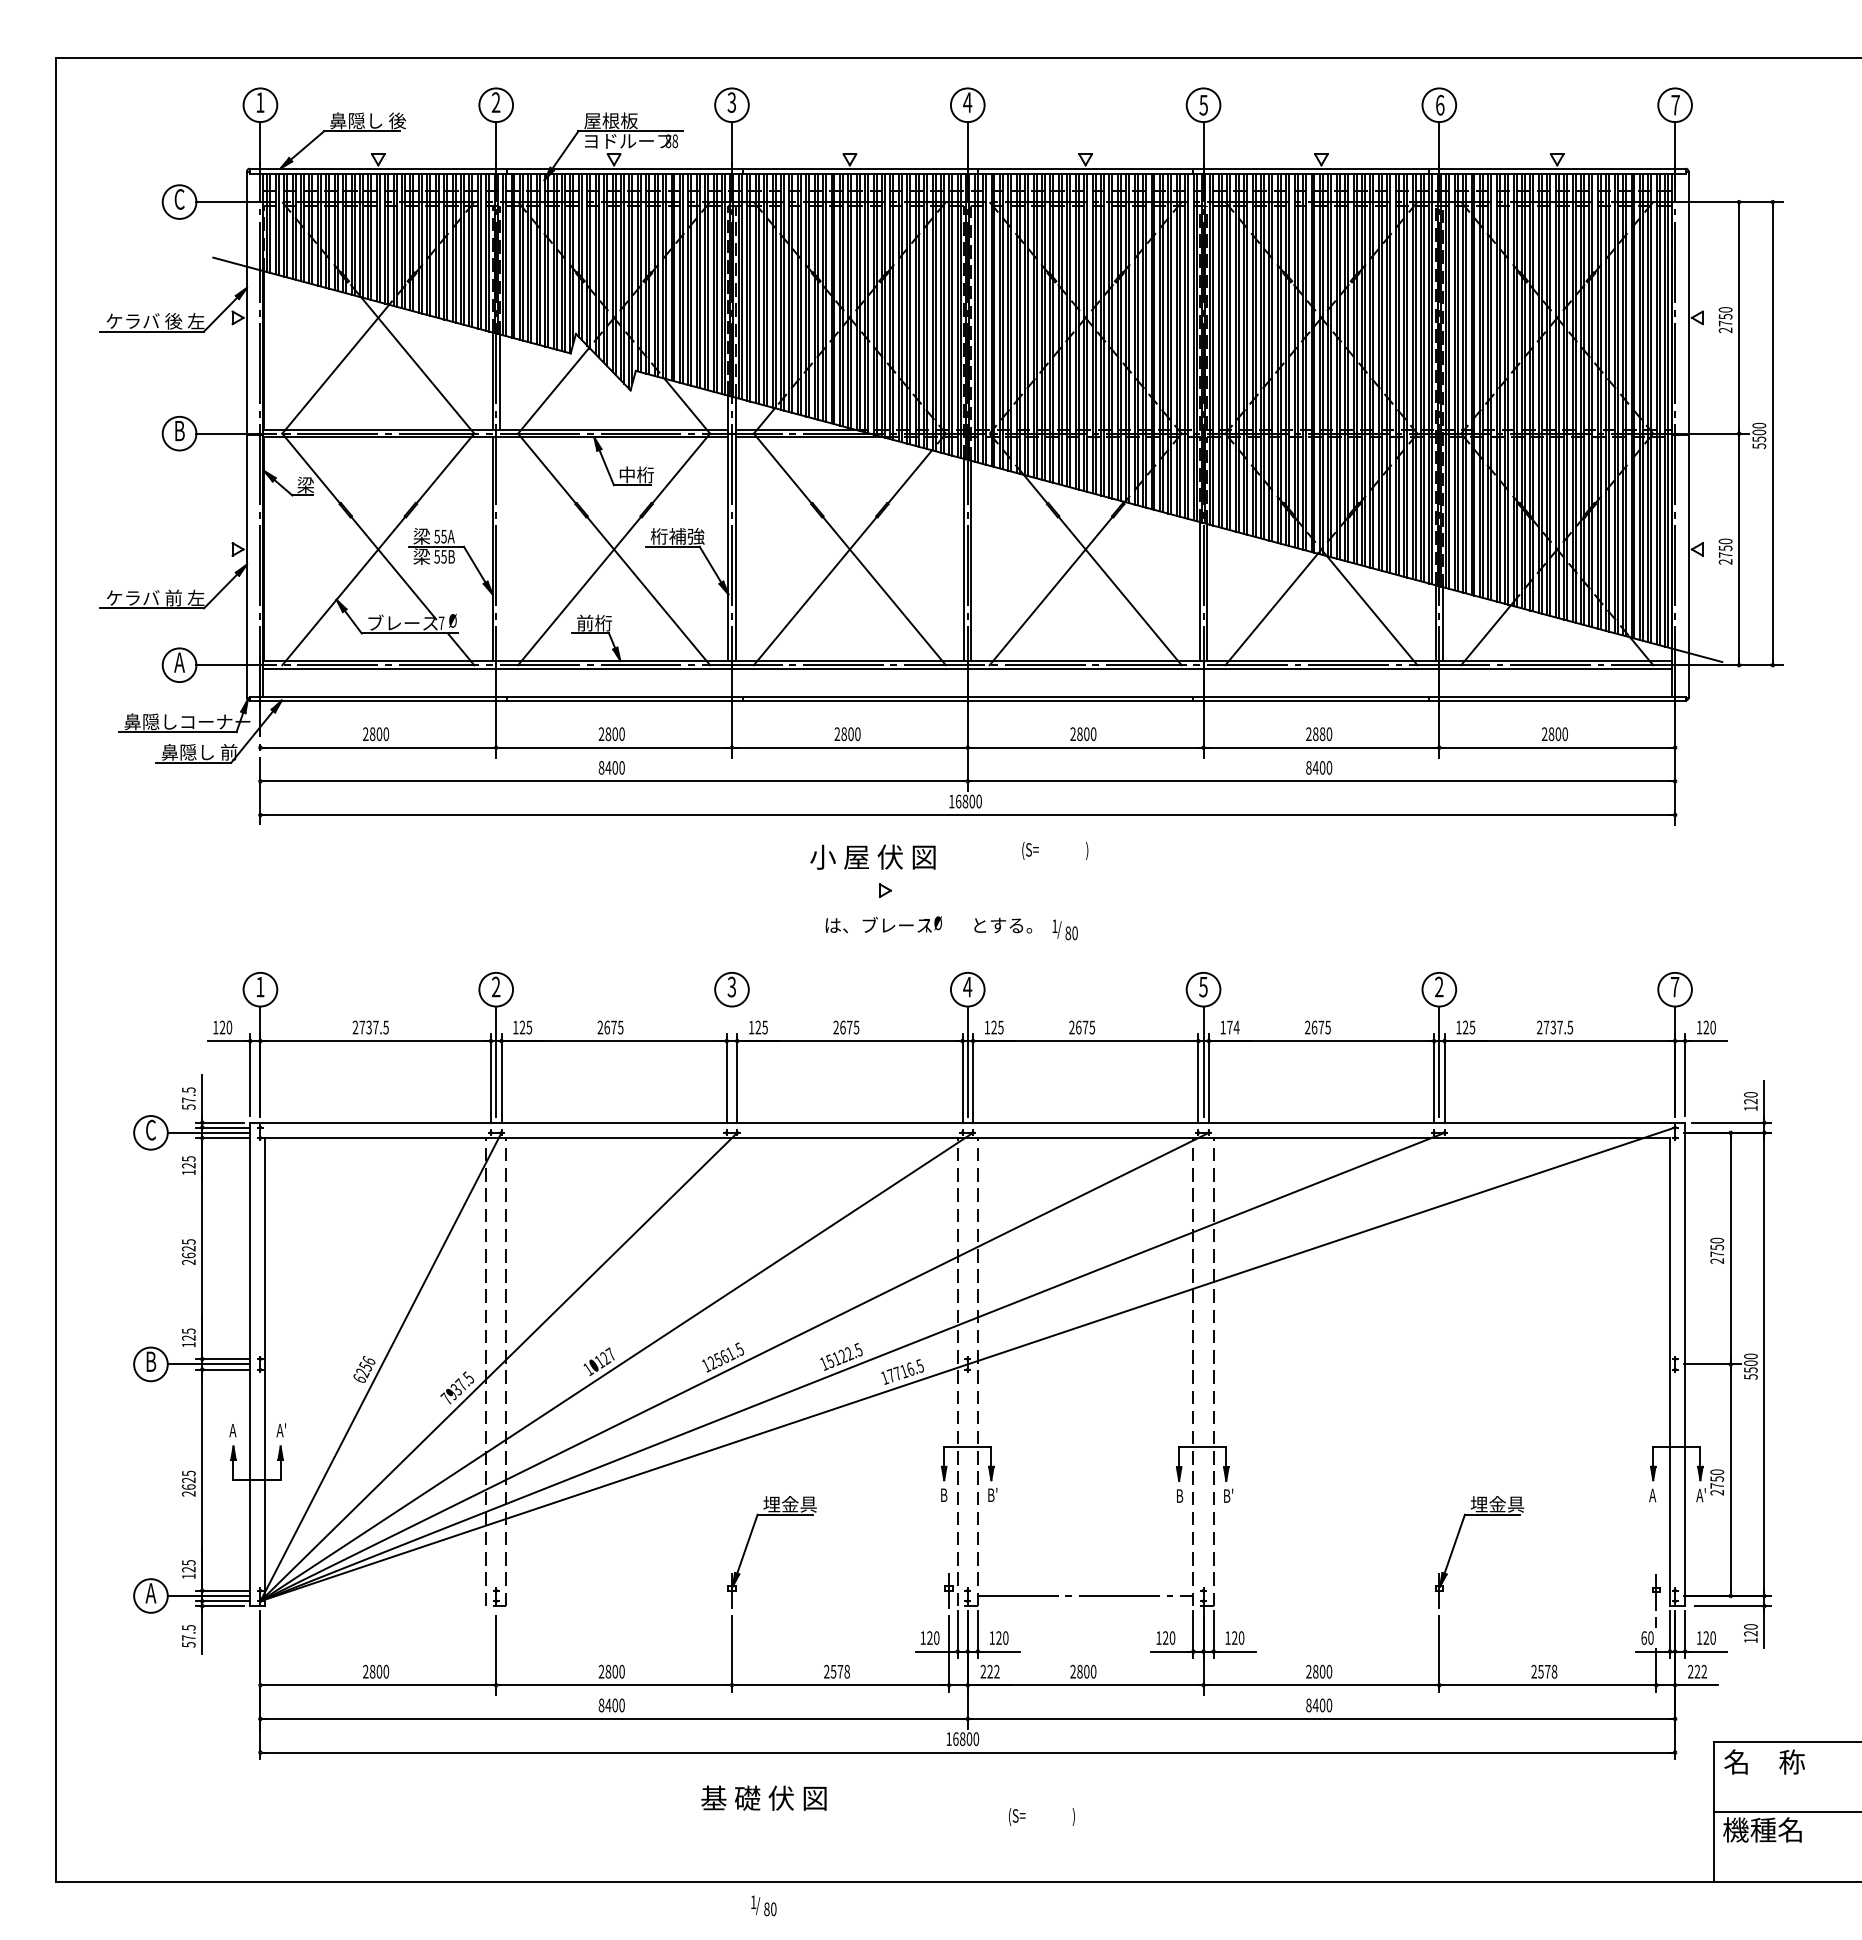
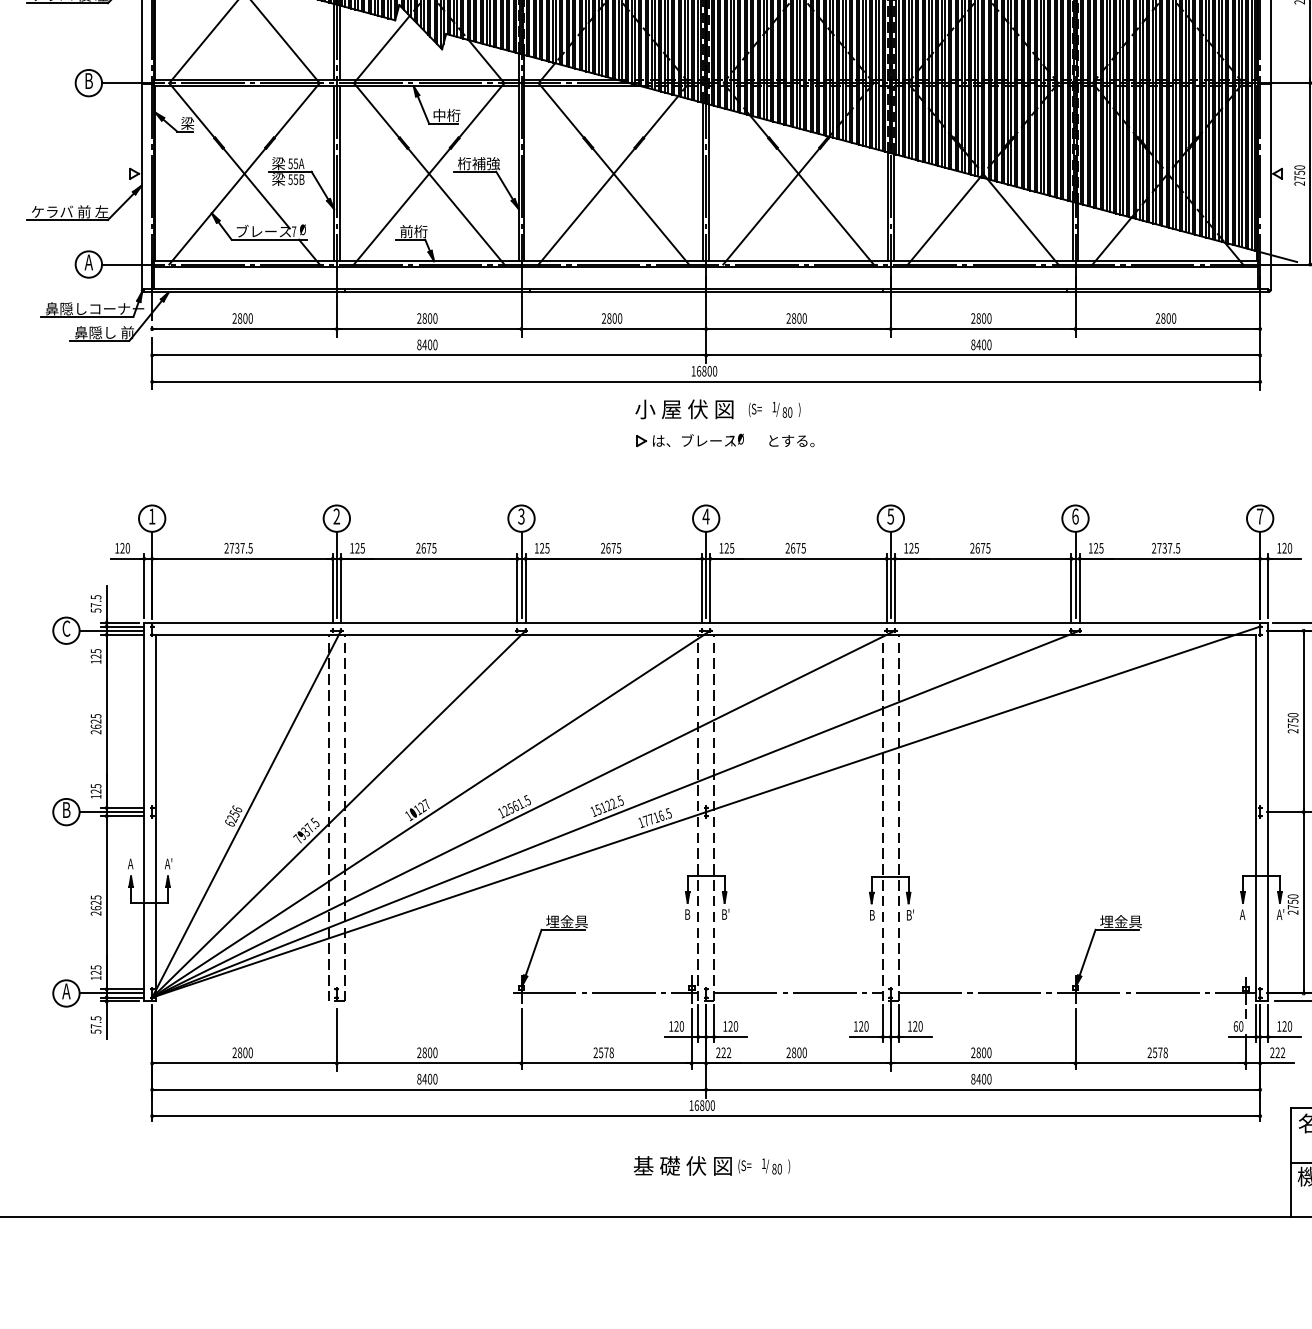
line: (499, 549) -> (339, 173), added
text: (1322, 734) -> (983, 318), 2880 -> 2800
text: (872, 856) -> (684, 408), moved
text: (928, 924) -> (733, 440), moved
text: (1064, 929) -> (781, 409), moved
text: (1439, 986) -> (1075, 516), 2 -> 6
text: (1233, 1027) -> (914, 548), 174 -> 125
line: (732, 1061) -> (521, 574), added
line: (839, 1595) -> (605, 993), added
line: (1441, 1595) -> (1077, 993), added
text: (763, 1797) -> (682, 1165), moved
text: (763, 1905) -> (771, 1166), moved

